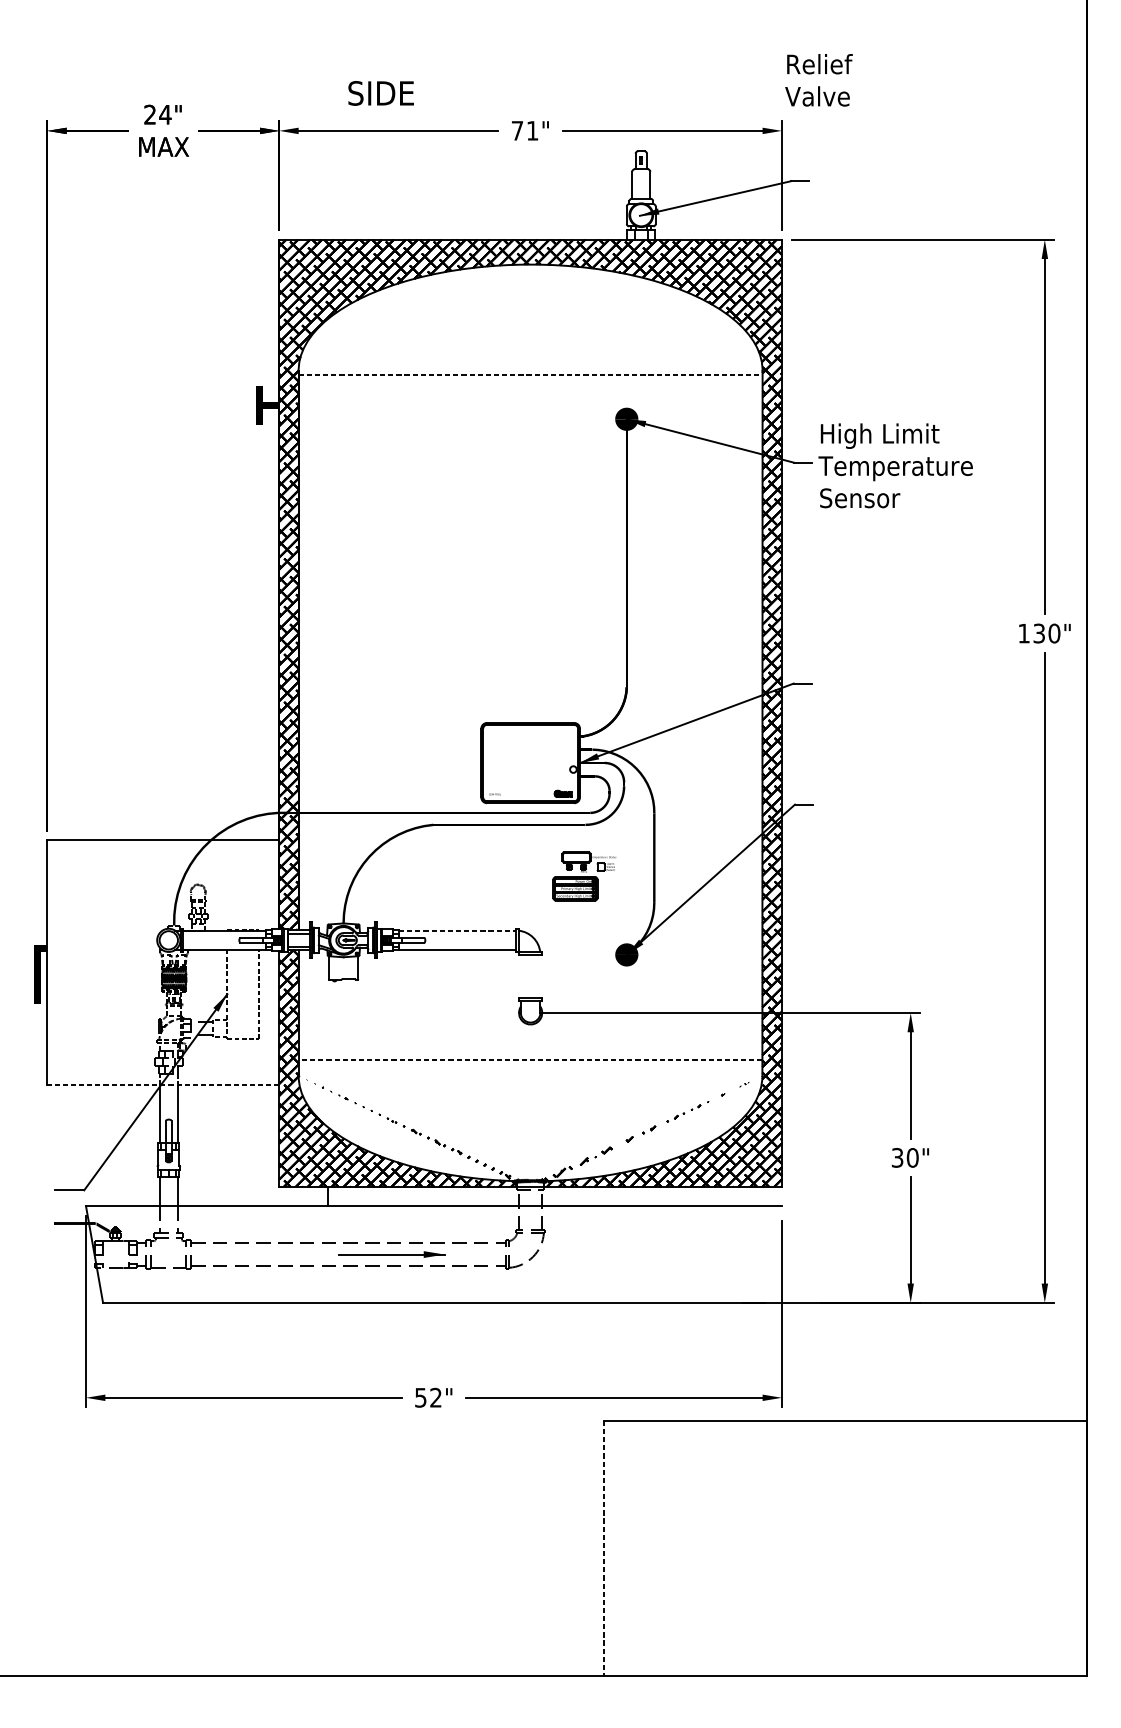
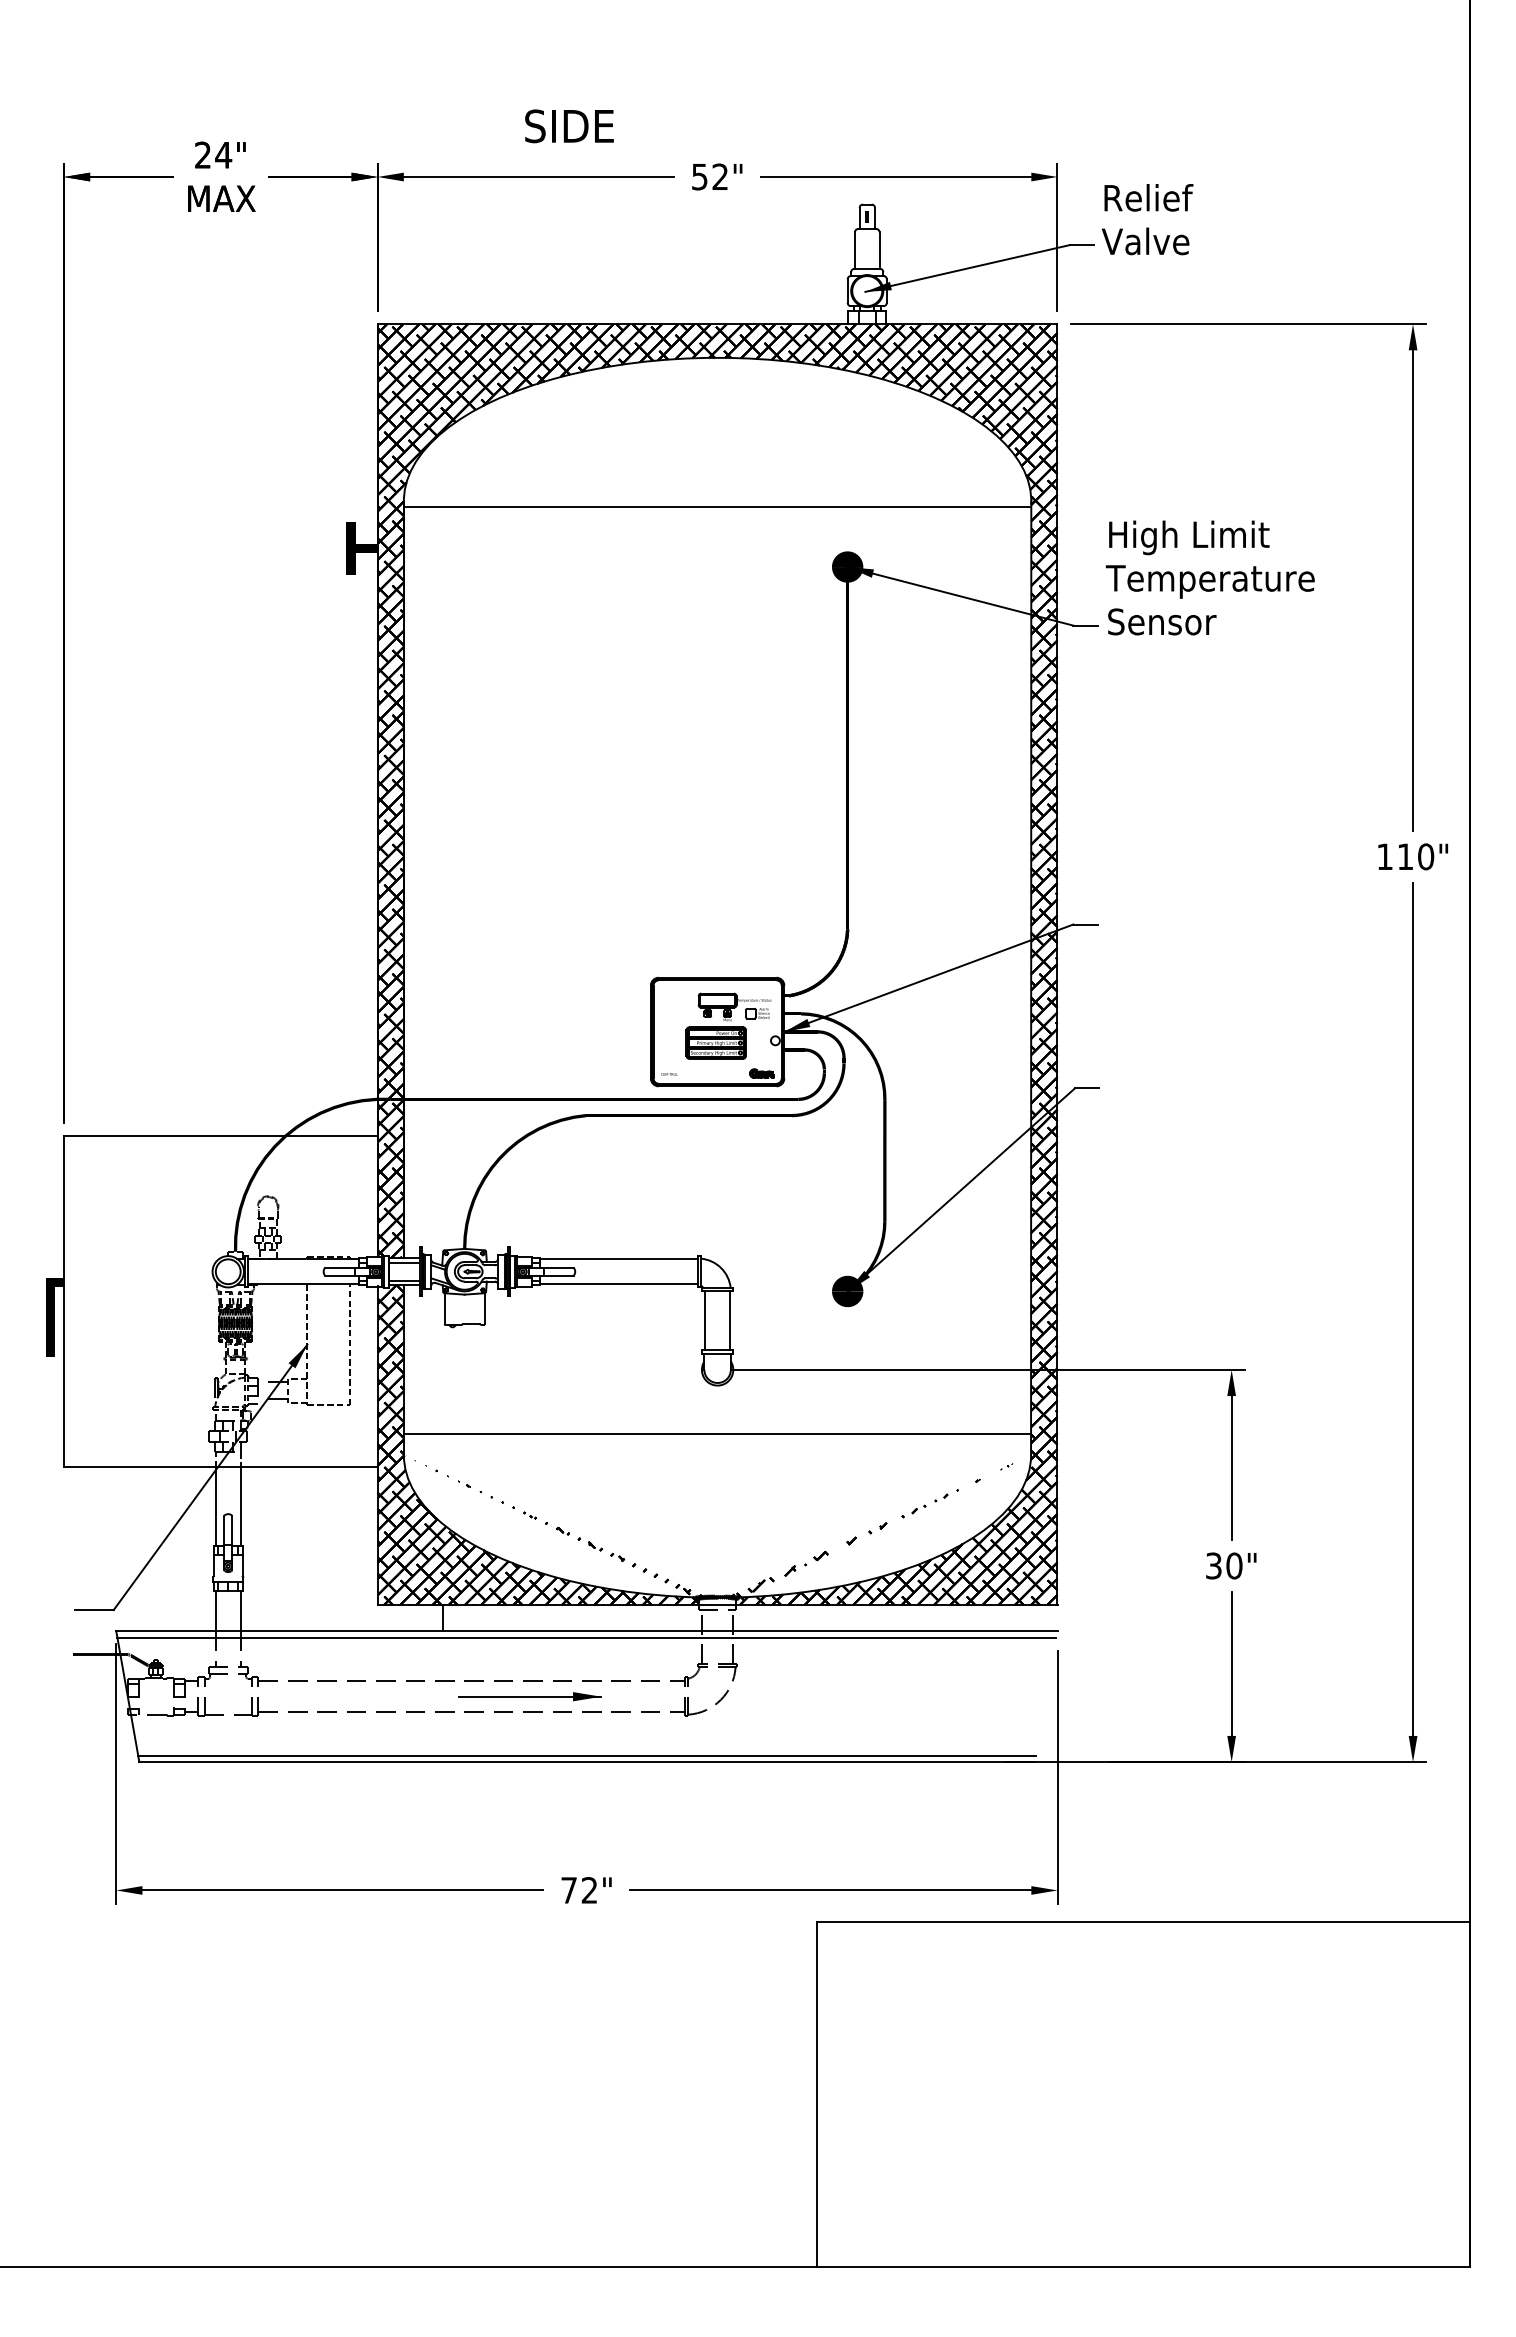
text: (818, 80) -> (1147, 219), moved
text: (381, 93) -> (569, 126), moved
text: (524, 130) -> (709, 176), 71" -> 52"
line: (530, 375) -> (717, 507), dashed -> solid
text: (895, 465) -> (1210, 577), moved
text: (1039, 633) -> (1405, 856), 130" -> 110"
part: (584, 875) -> (728, 1025), moved
line: (458, 931) -> (619, 1259), dashed -> solid
line: (521, 976) -> (705, 1320), added
line: (540, 976) -> (730, 1320), added
line: (530, 1060) -> (717, 1434), dashed -> solid
line: (163, 1085) -> (220, 1467), dashed -> solid
line: (433, 1210) -> (586, 1637), added
line: (433, 1298) -> (586, 1755), added
text: (420, 1397) -> (568, 1890), 52" -> 72"
line: (603, 1548) -> (816, 2094), dashed -> solid

